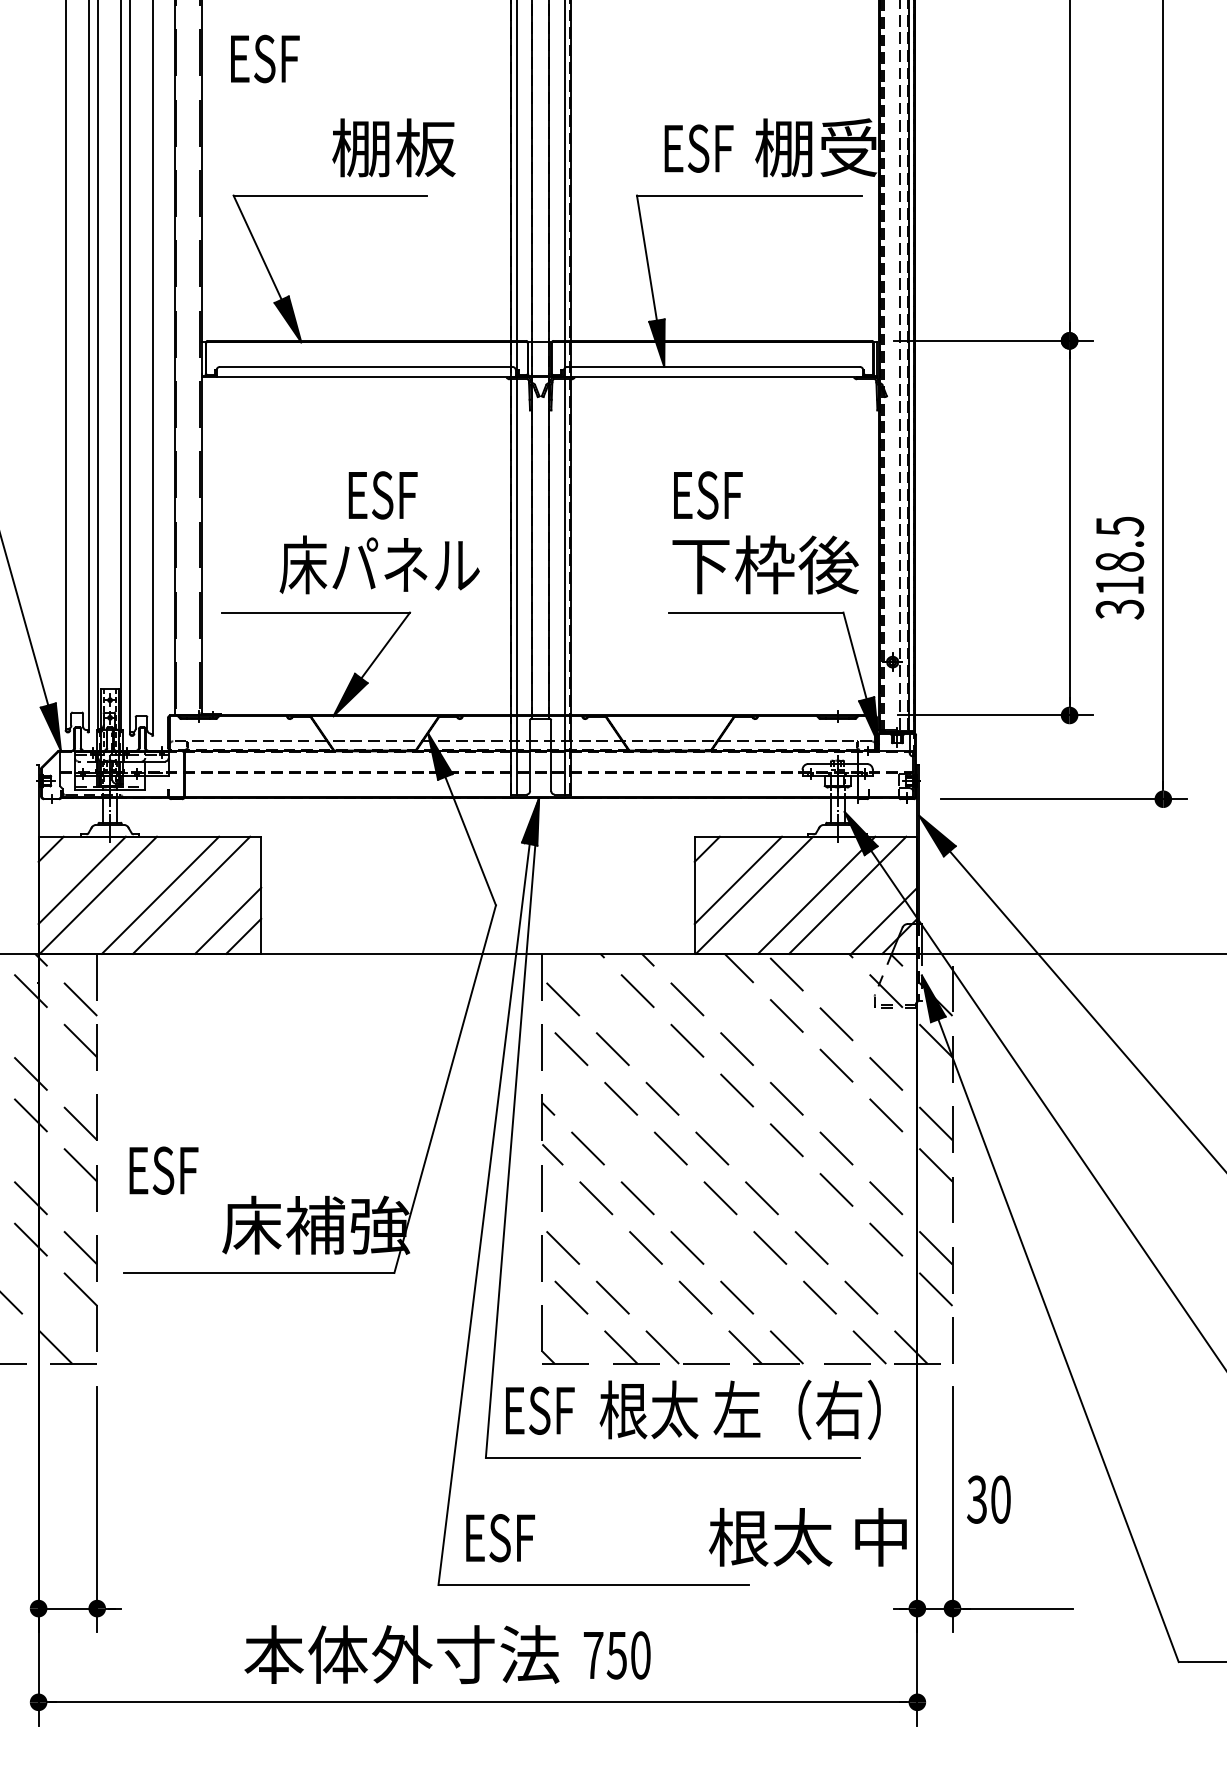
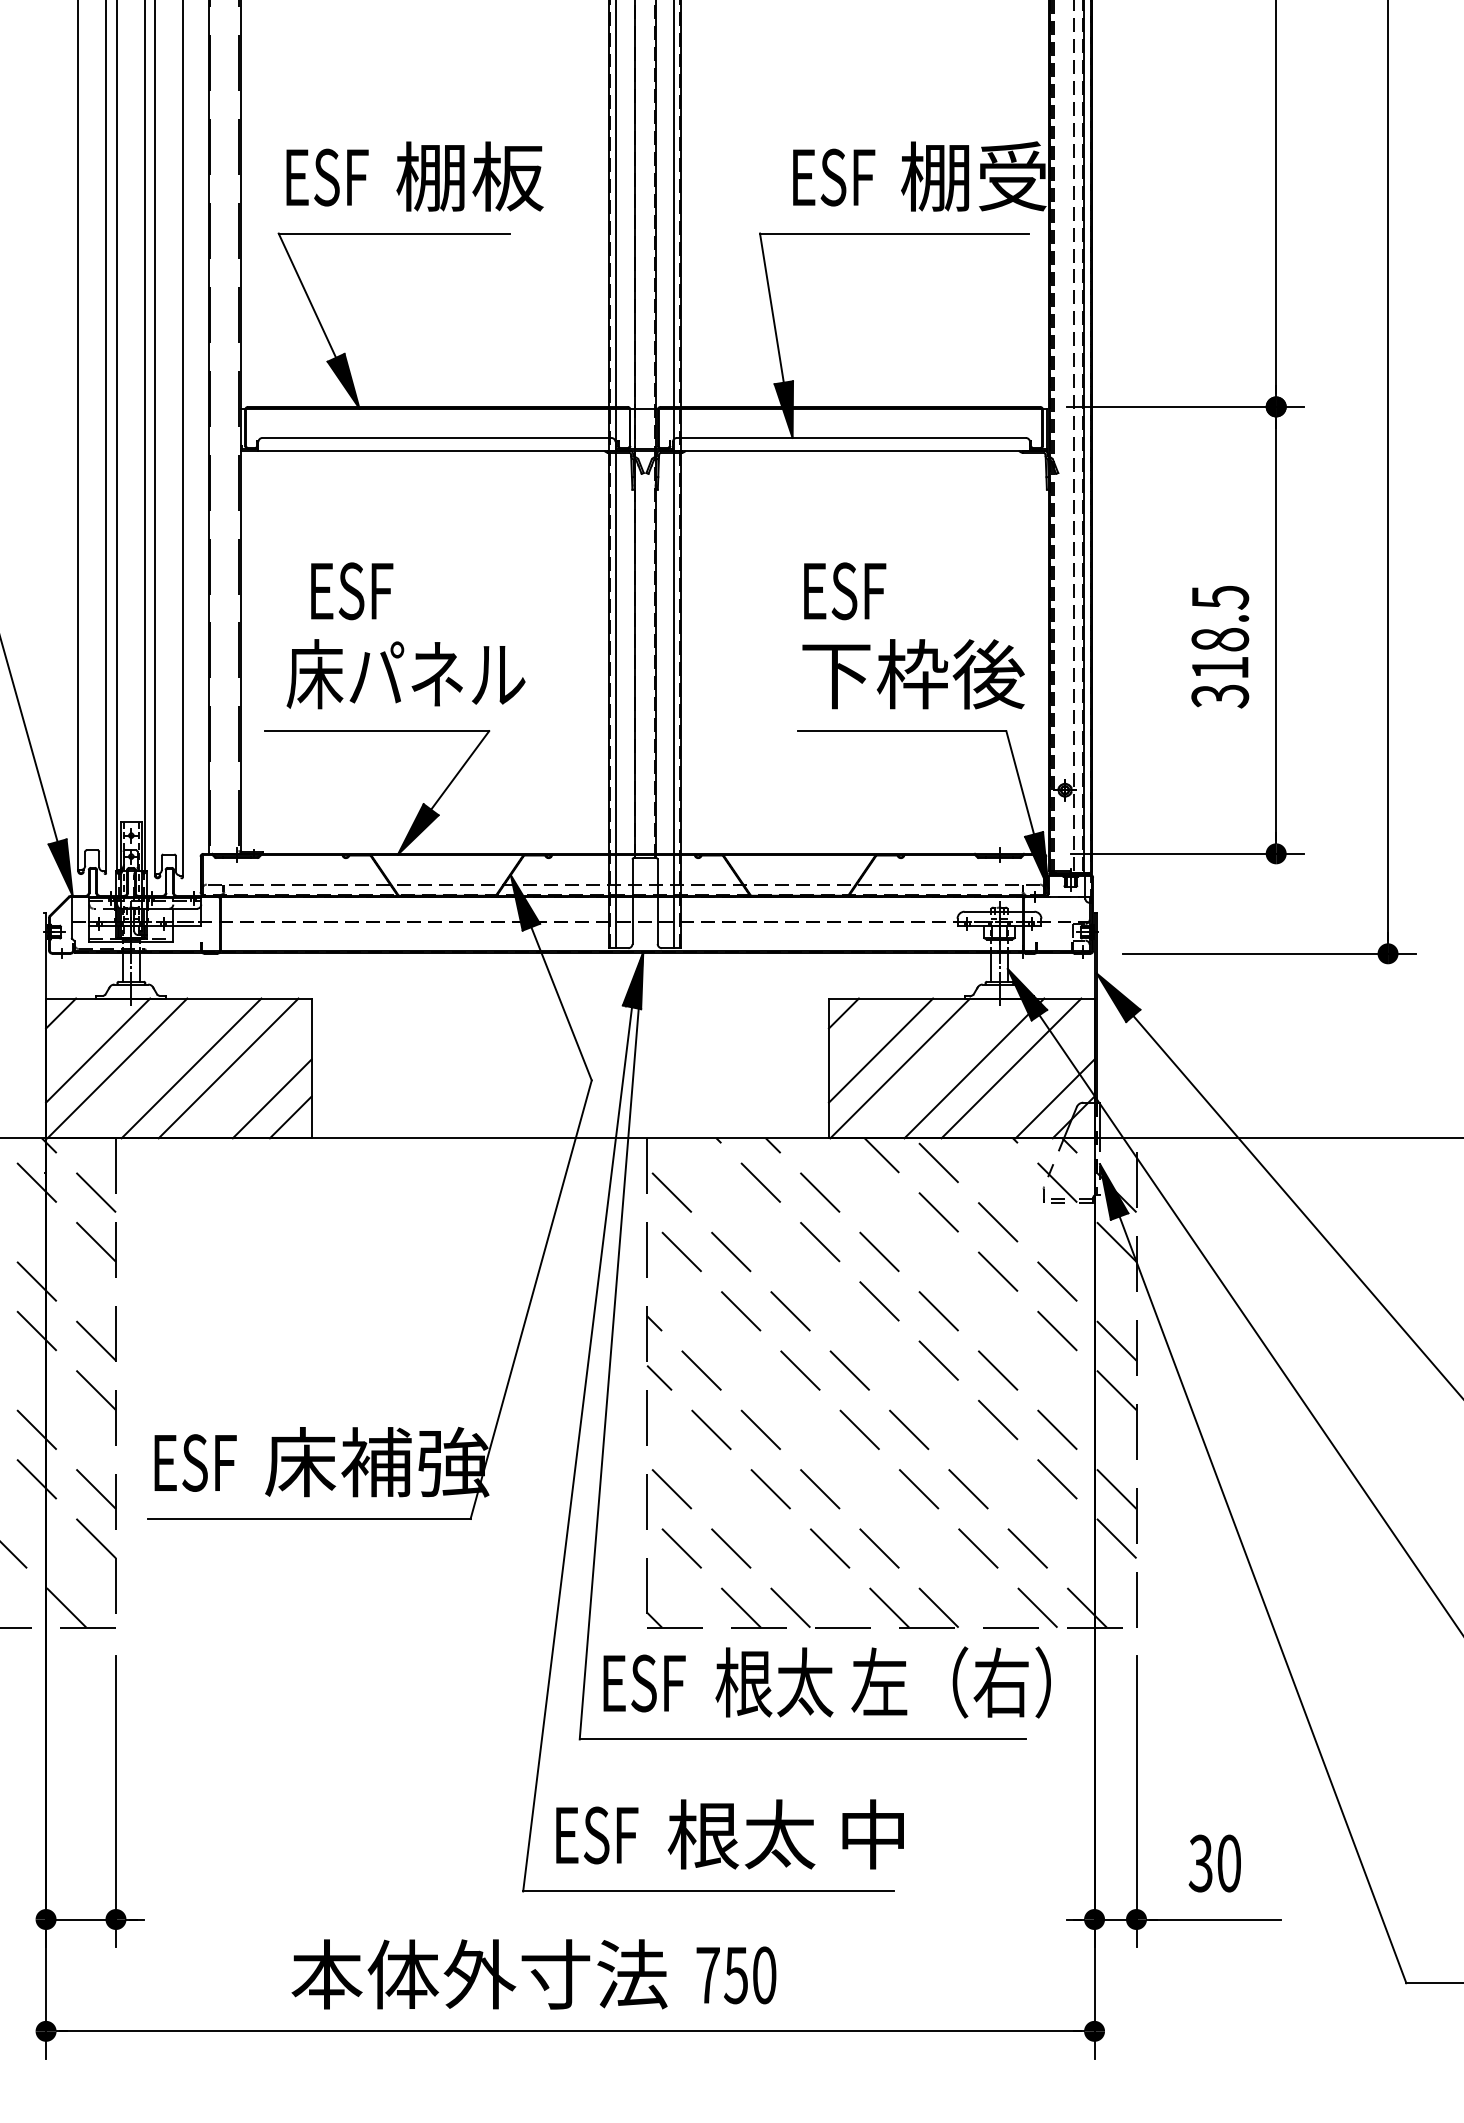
text: (265, 58) -> (327, 177), moved
text: (383, 495) -> (352, 591), moved
text: (379, 565) -> (405, 674), moved
text: (1120, 568) -> (1220, 647), moved
text: (163, 1170) -> (195, 1462), moved
text: (988, 1499) -> (1214, 1863), moved
text: (807, 1537) -> (785, 1834), moved

